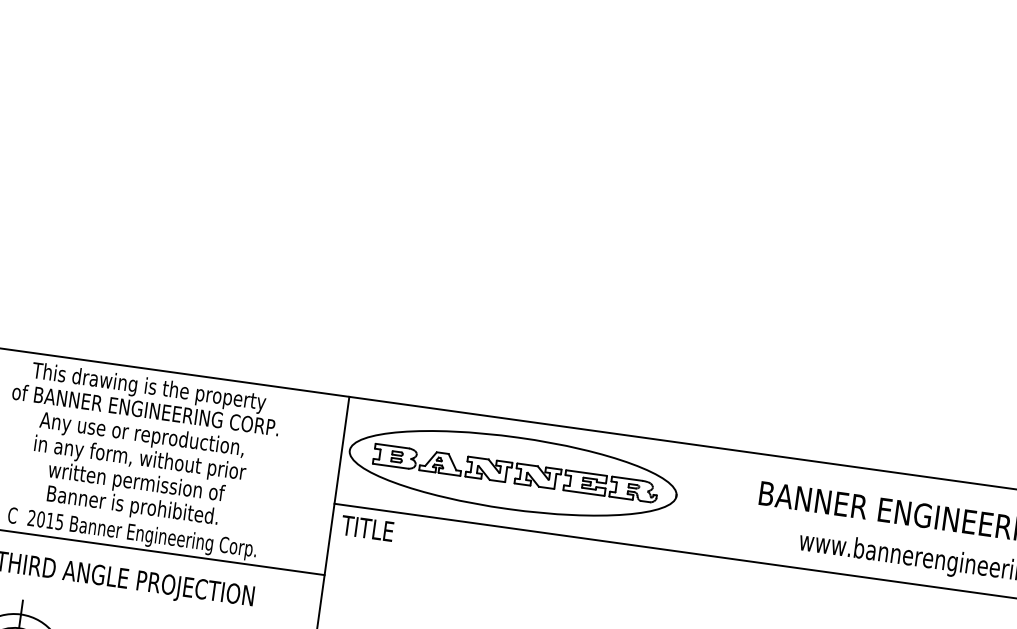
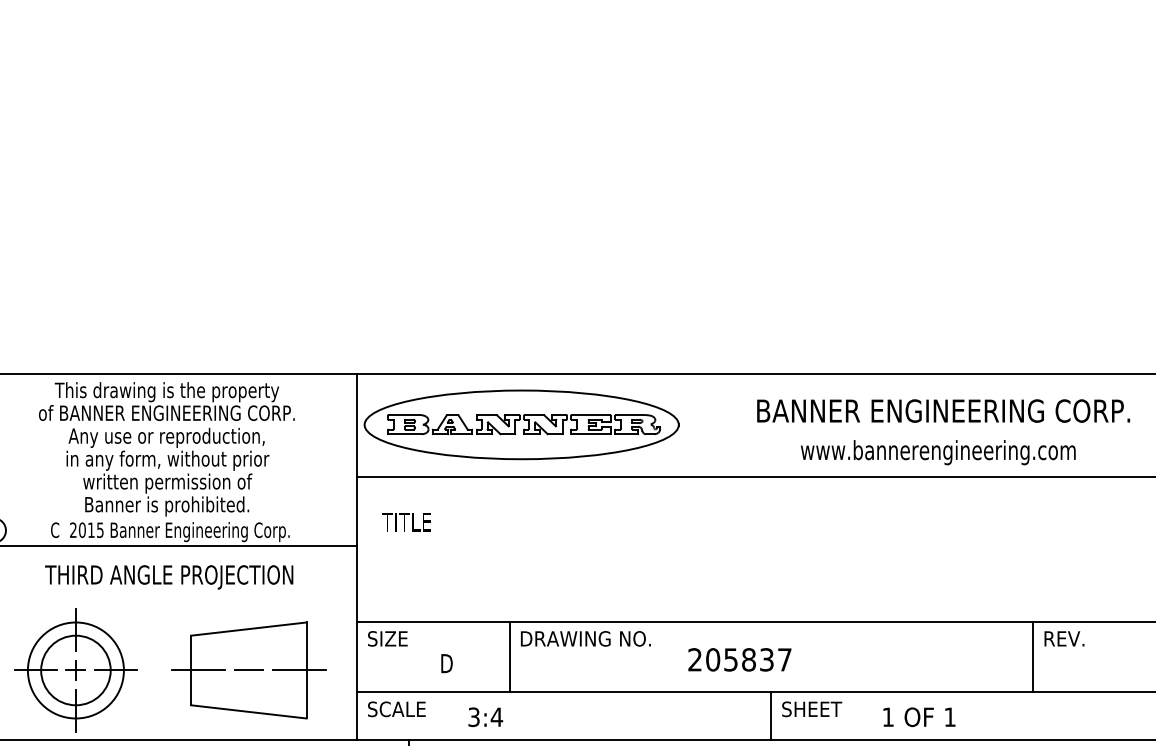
text: (367, 529) -> (406, 522), moved

